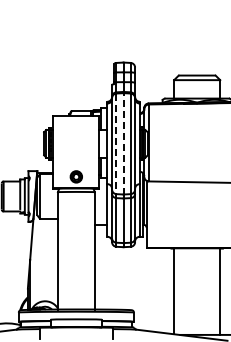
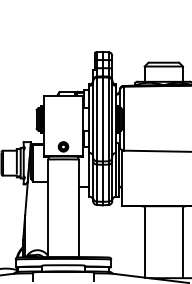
line: (123, 143) -> (102, 119), dashed -> solid
line: (116, 144) -> (96, 119), dashed -> solid

